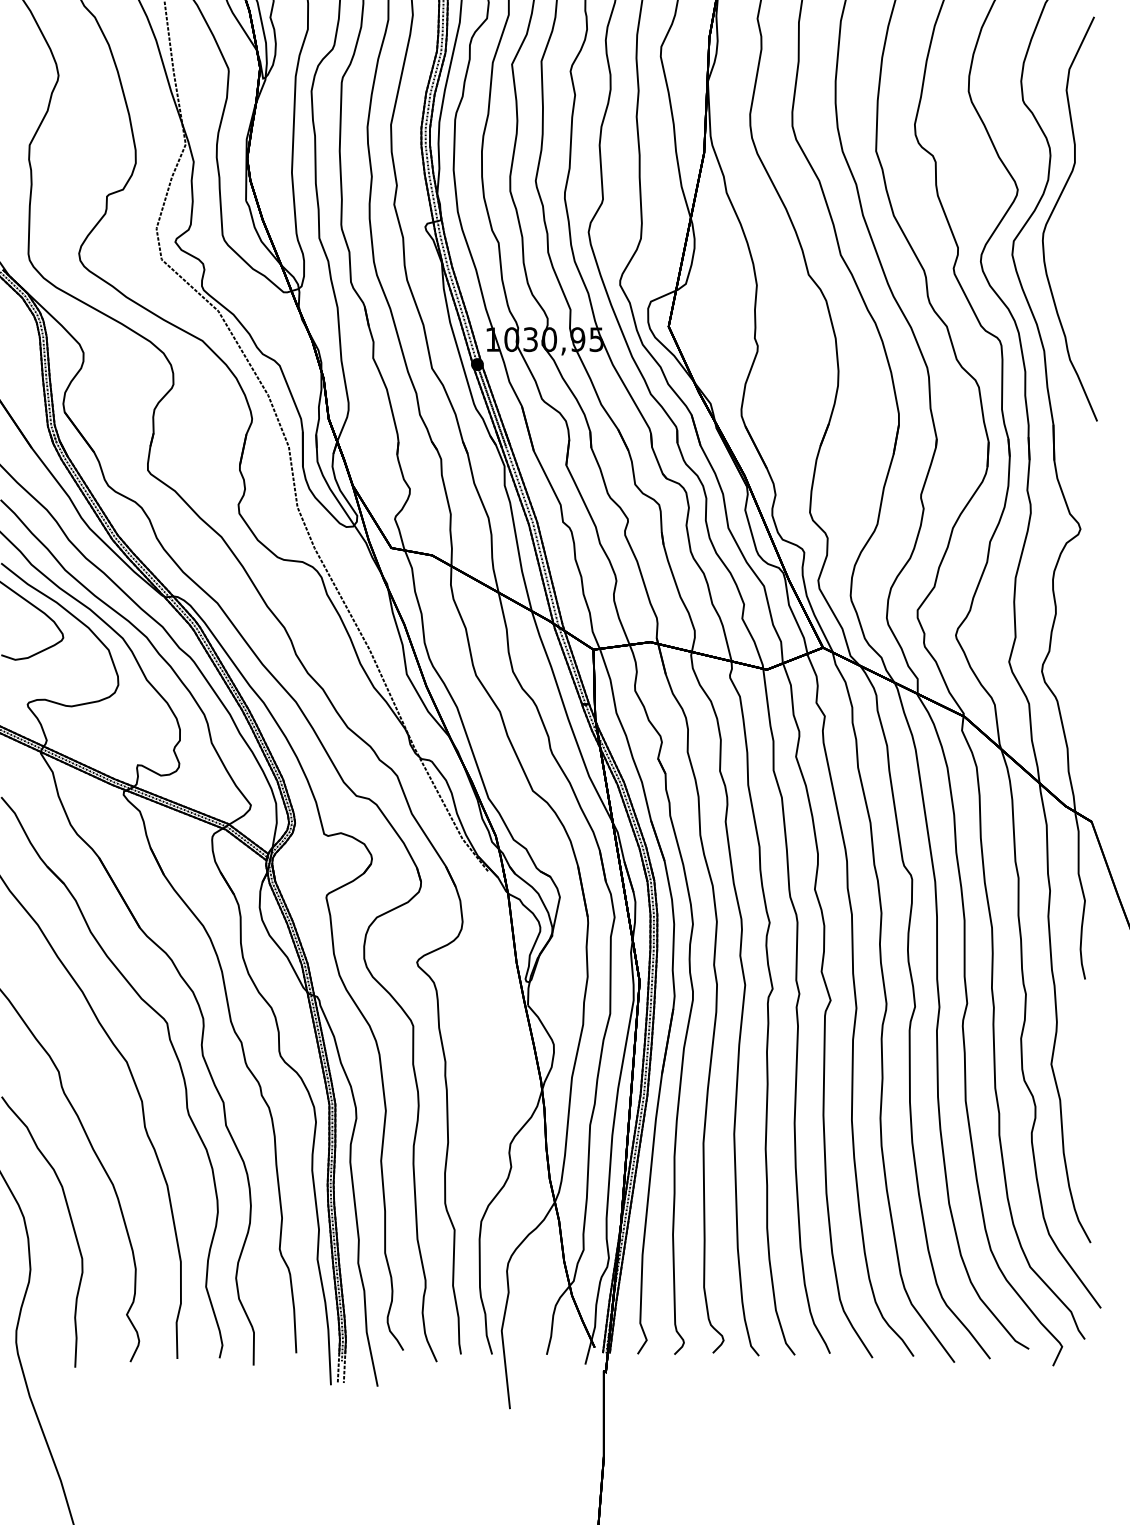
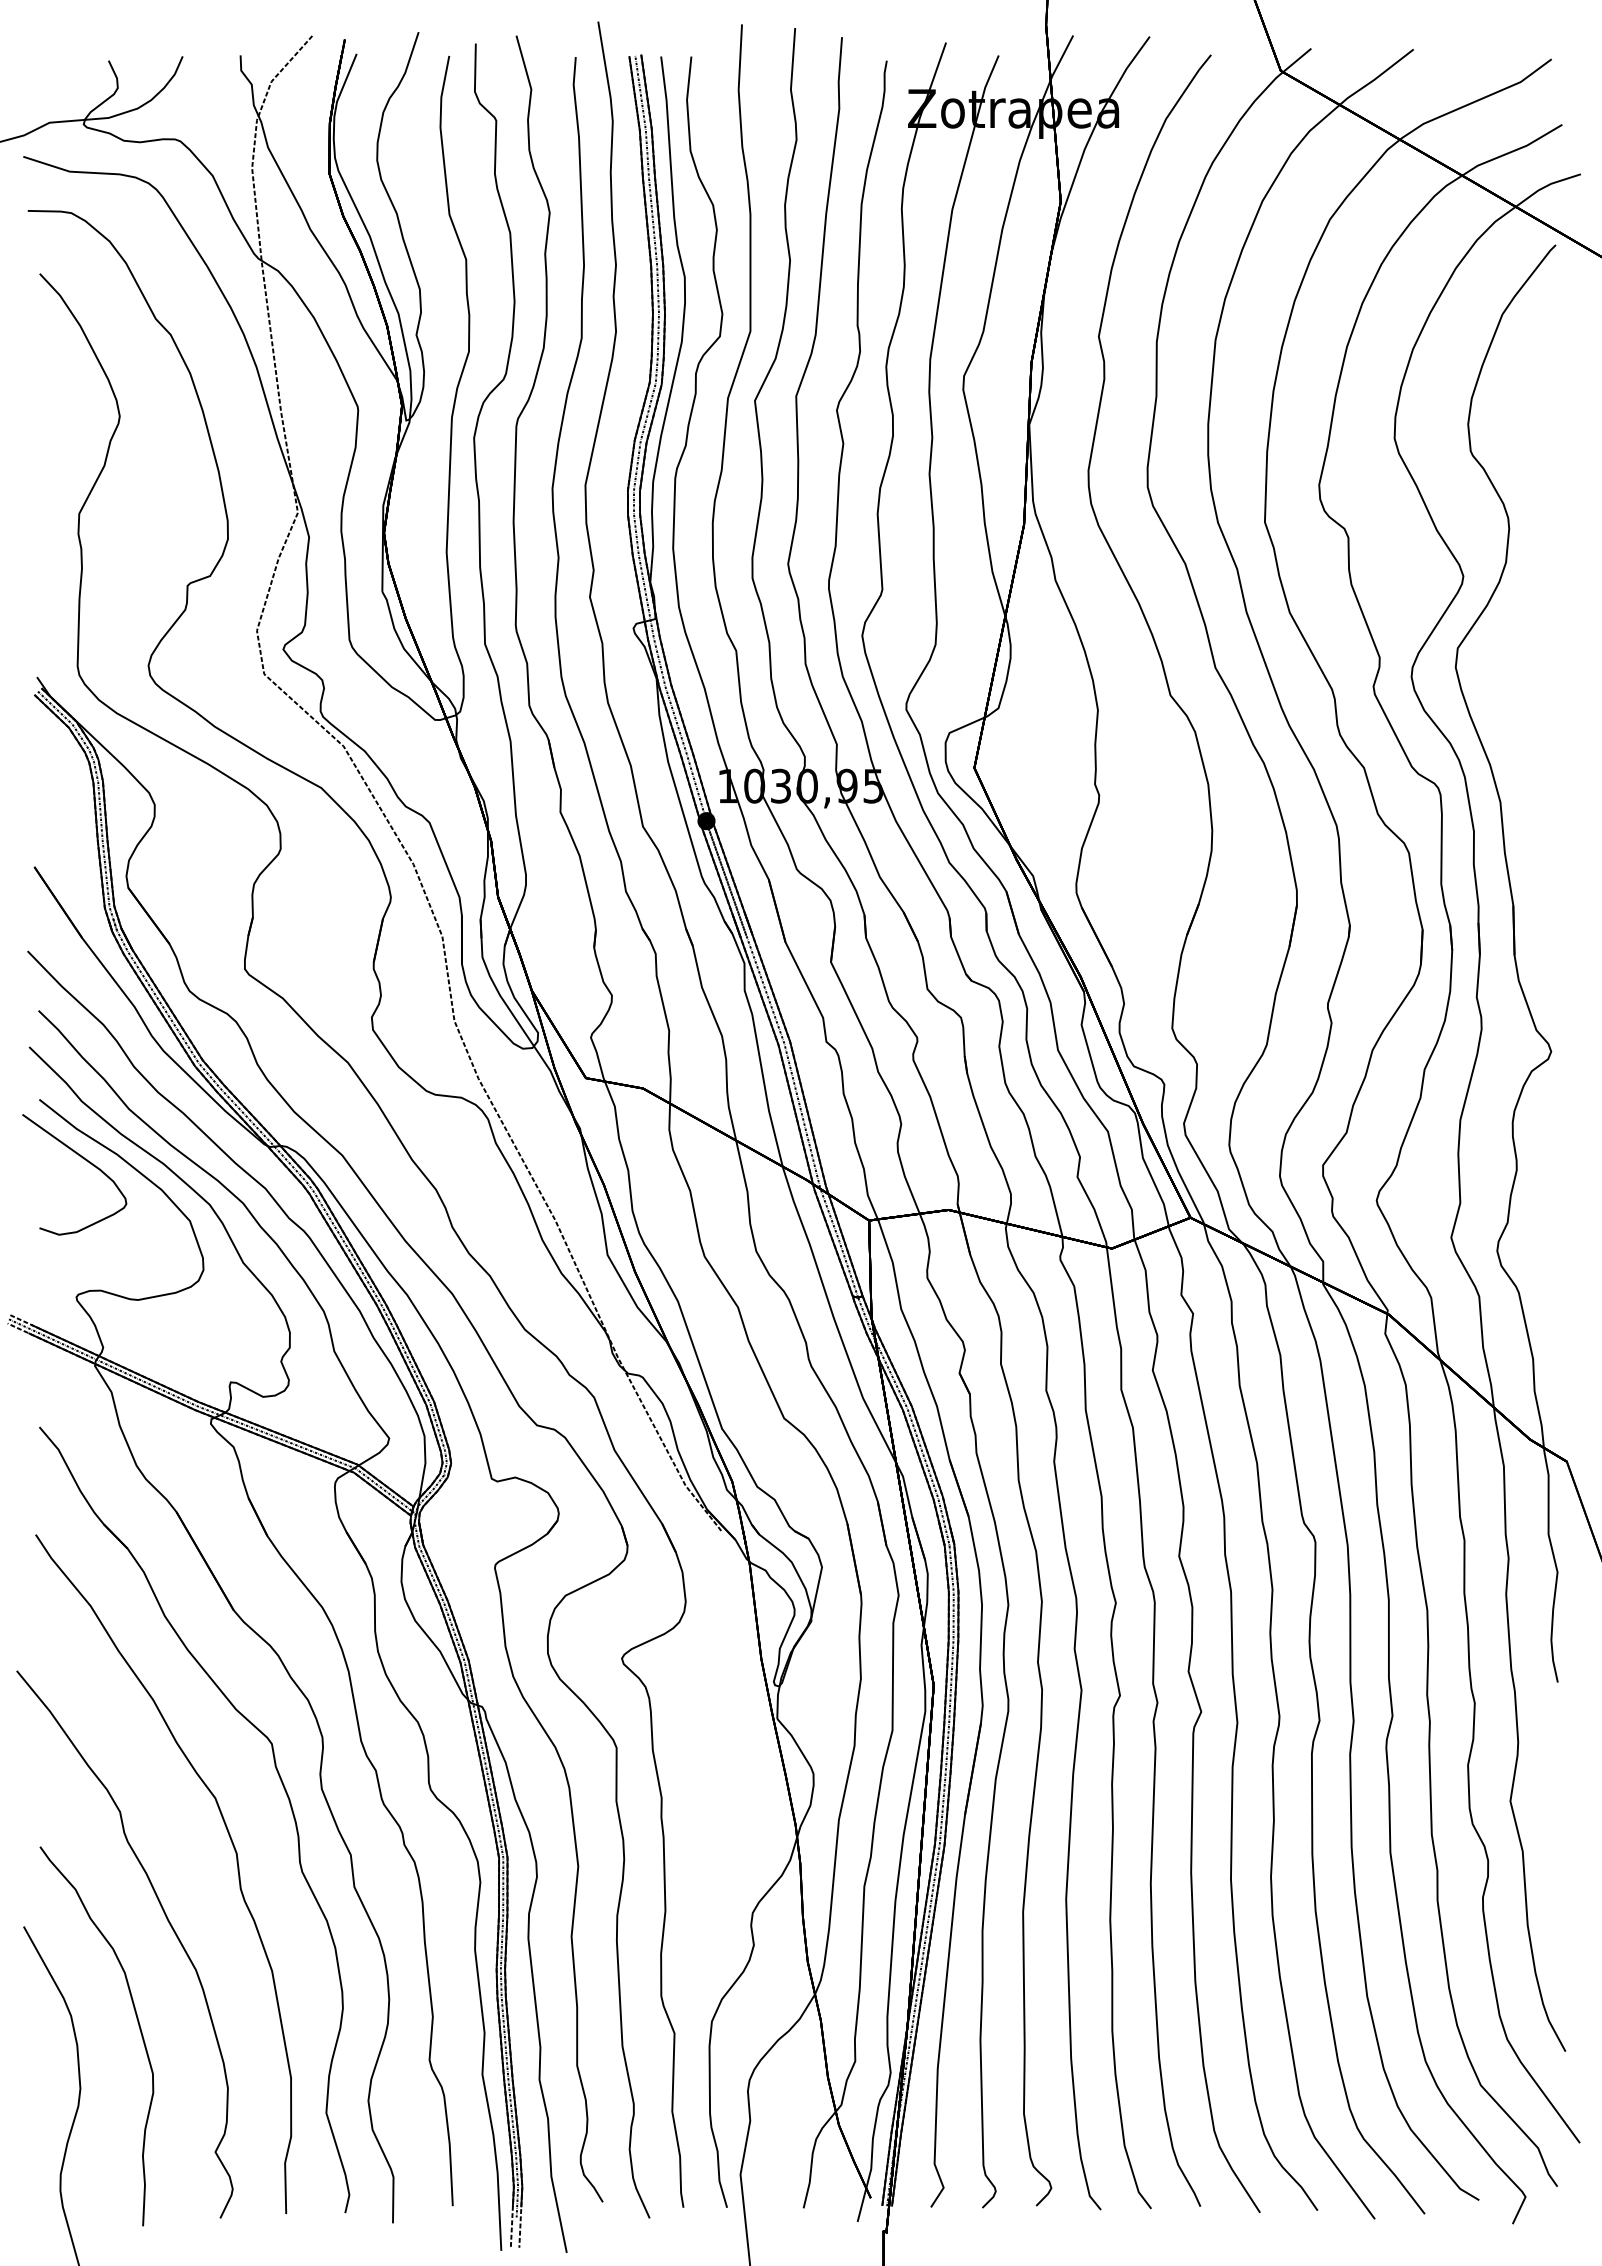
part: (1053, 211) -> (1513, 606), removed

